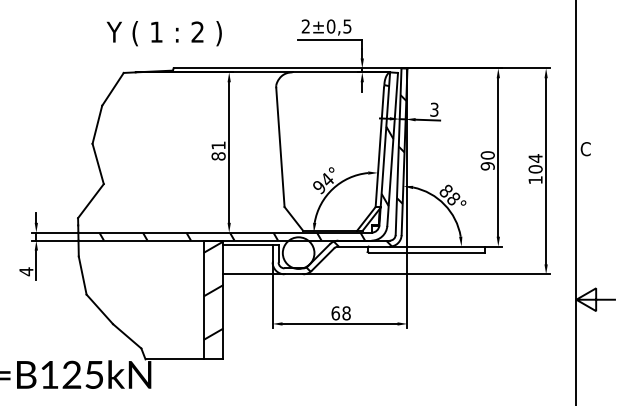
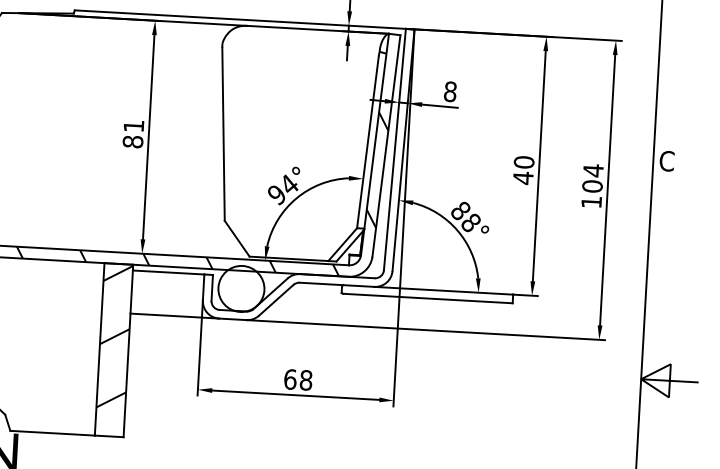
text: (434, 109) -> (450, 91), 3 -> 8
text: (487, 165) -> (522, 176), 90 -> 40
hatch: (356, 183) -> (331, 192), removed

